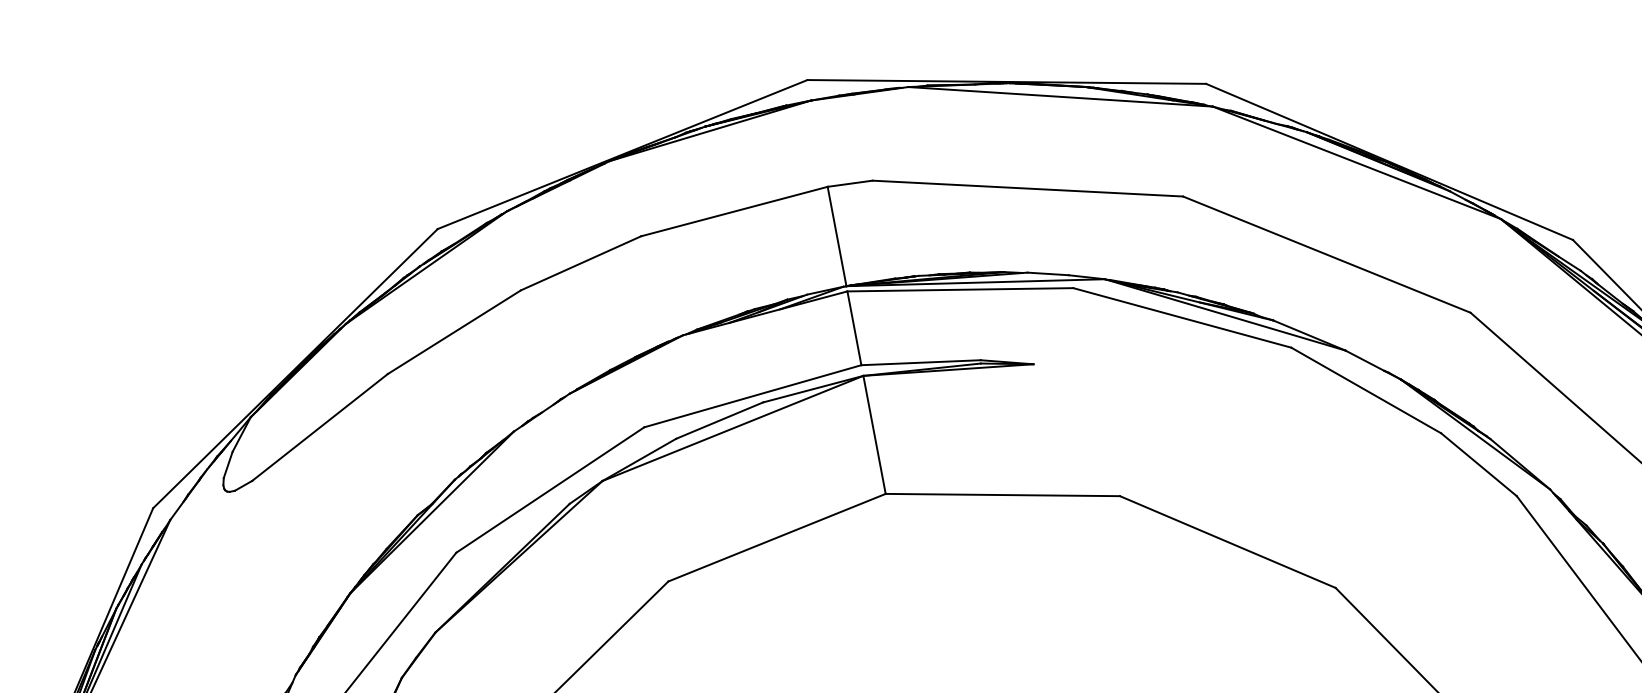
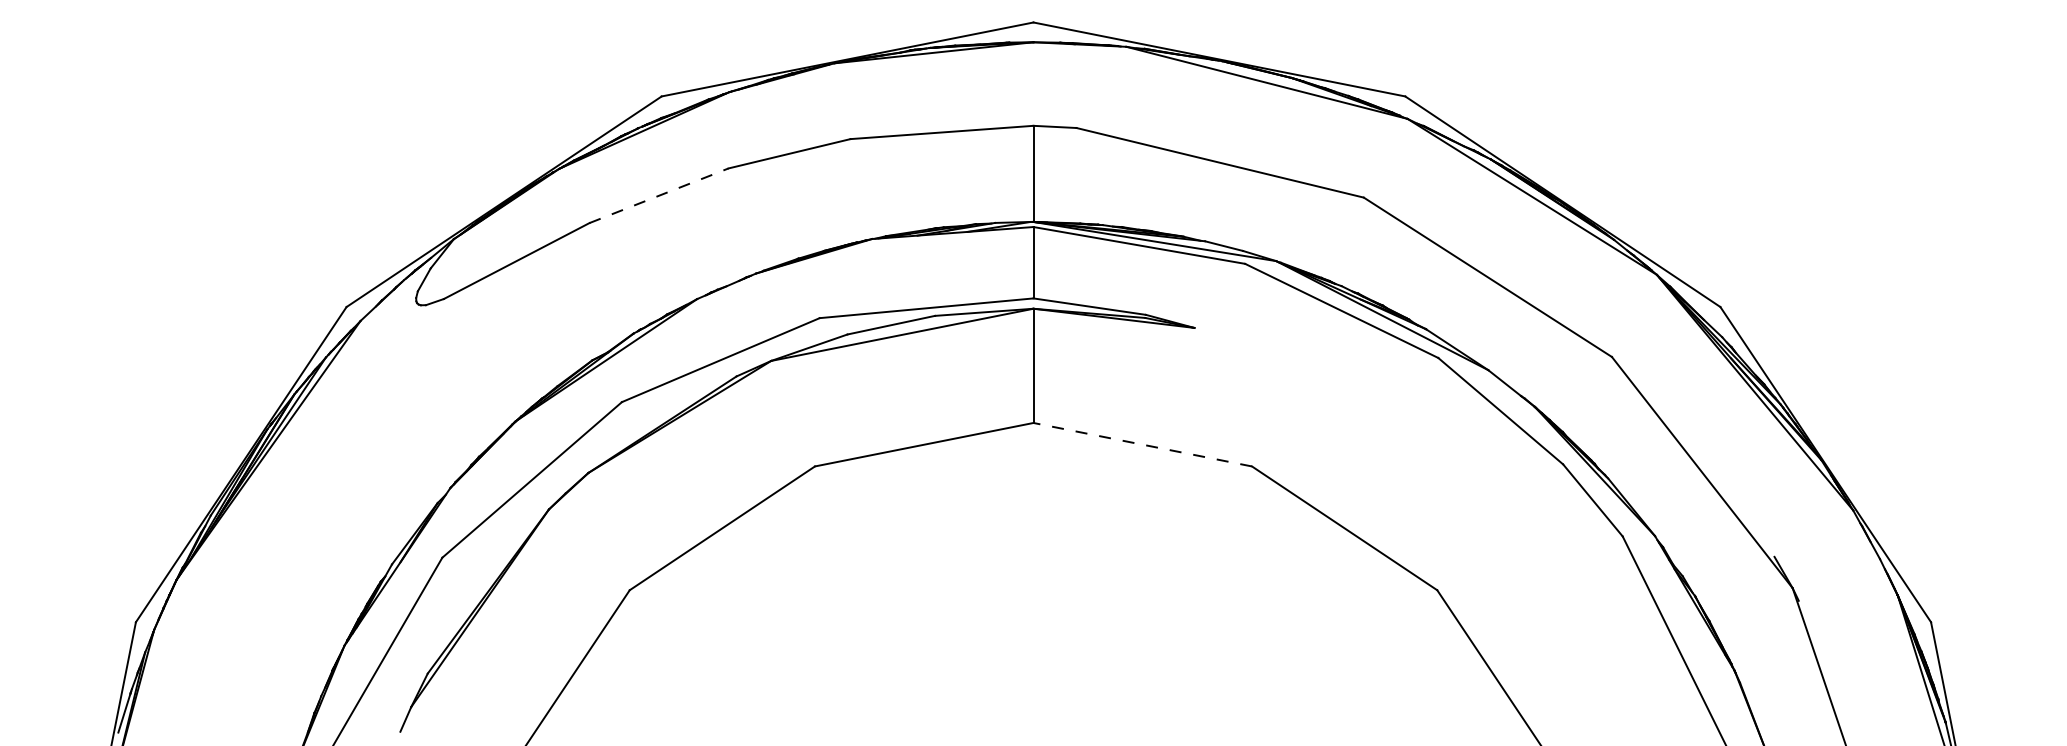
line: (454, 331) -> (659, 195), solid -> dashed
line: (1002, 494) -> (1142, 444), solid -> dashed

